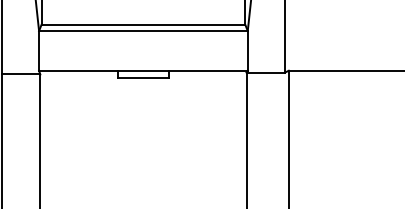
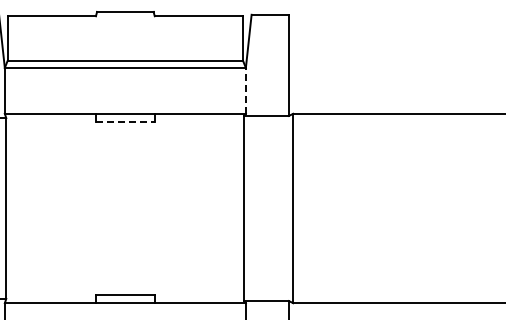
line: (247, 50) -> (245, 90), solid -> dashed
line: (143, 78) -> (125, 122), solid -> dashed

